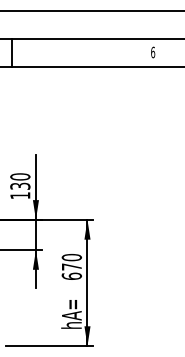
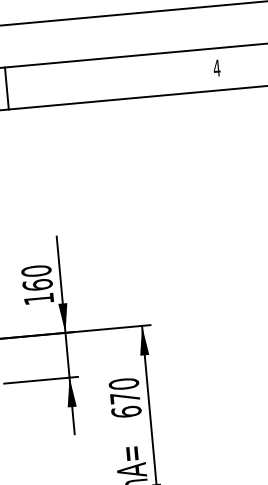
text: (152, 52) -> (216, 68), 6 -> 4
text: (20, 185) -> (37, 283), 130 -> 160

